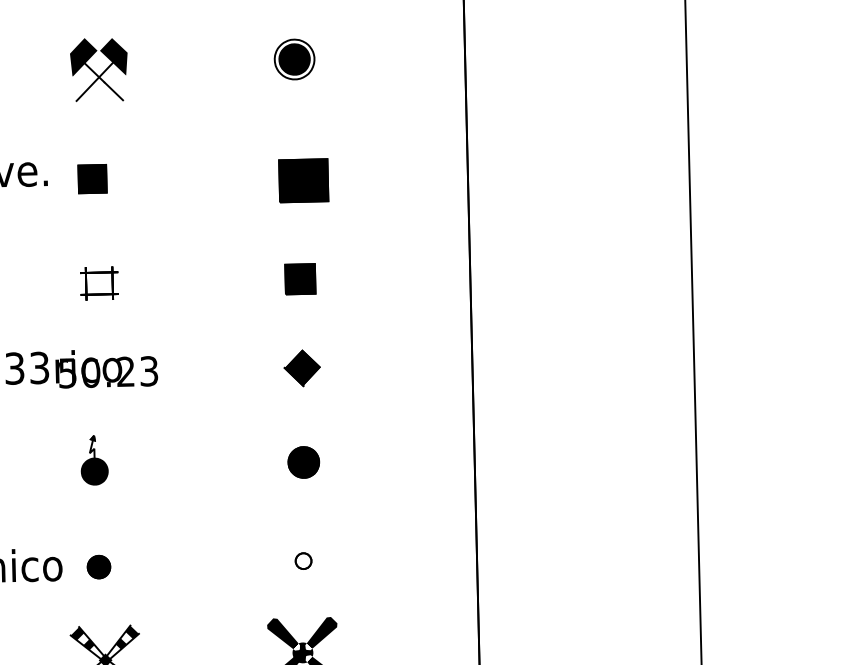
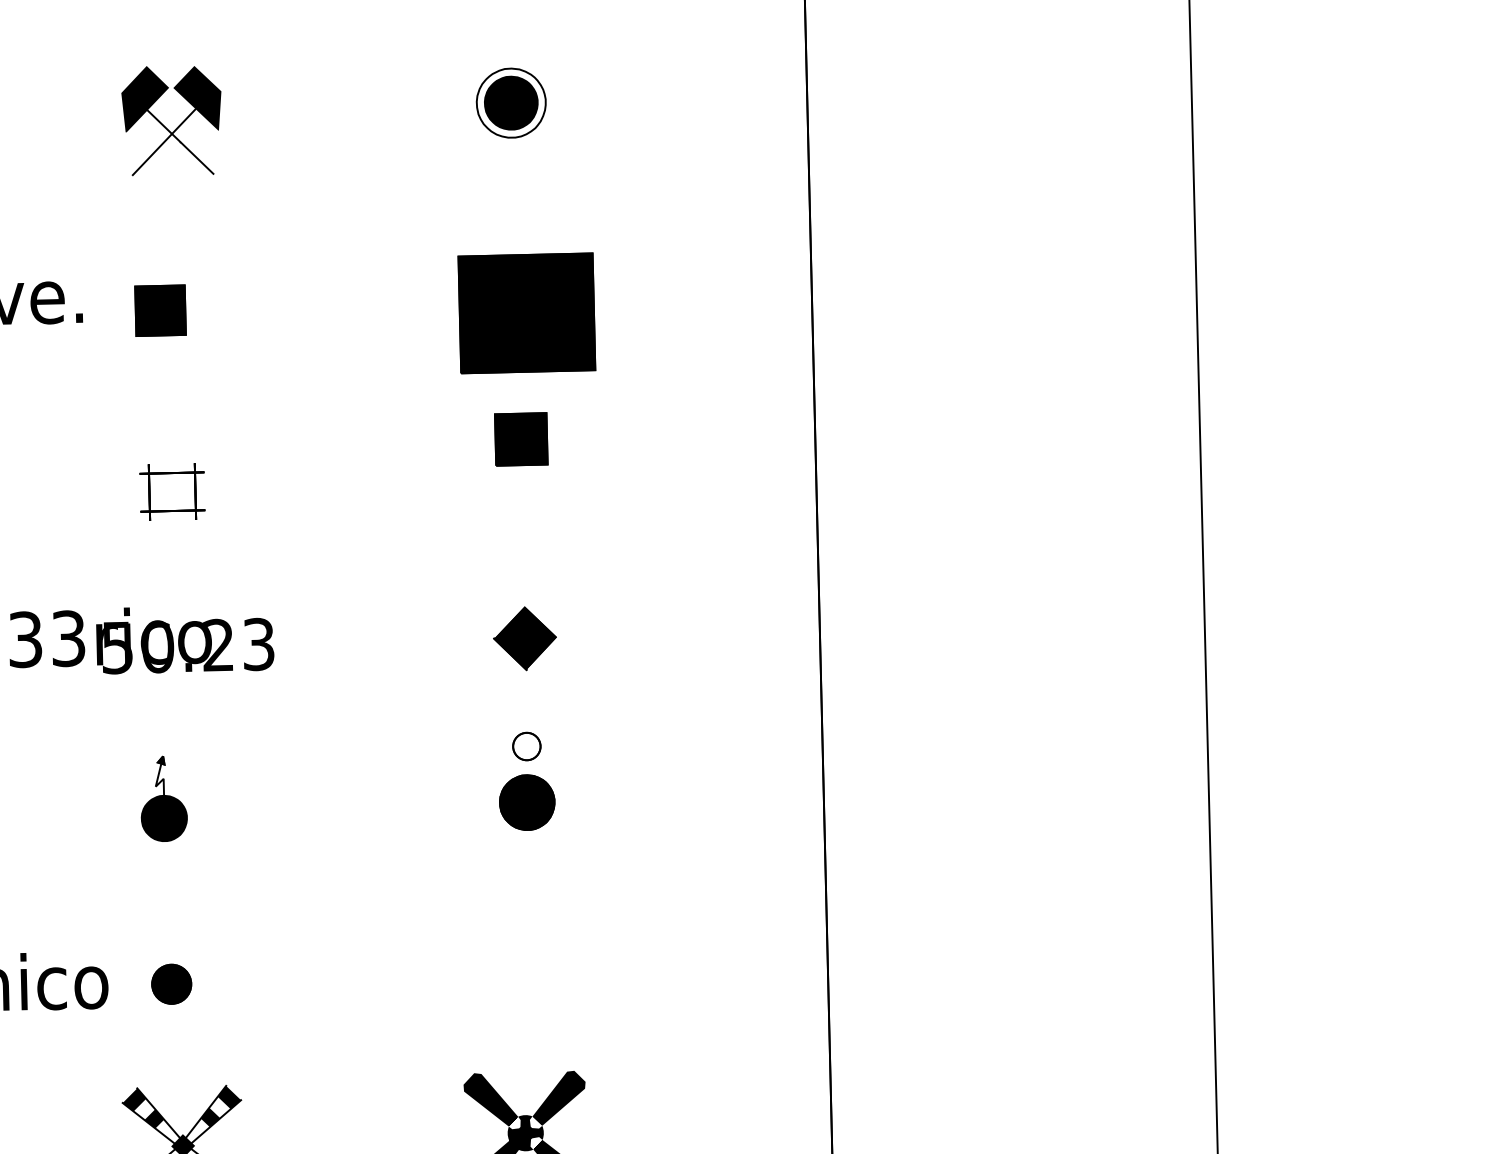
part: (303, 180) -> (526, 313), size x1.6
part: (300, 279) -> (521, 439), moved
part: (303, 560) -> (526, 745), moved

